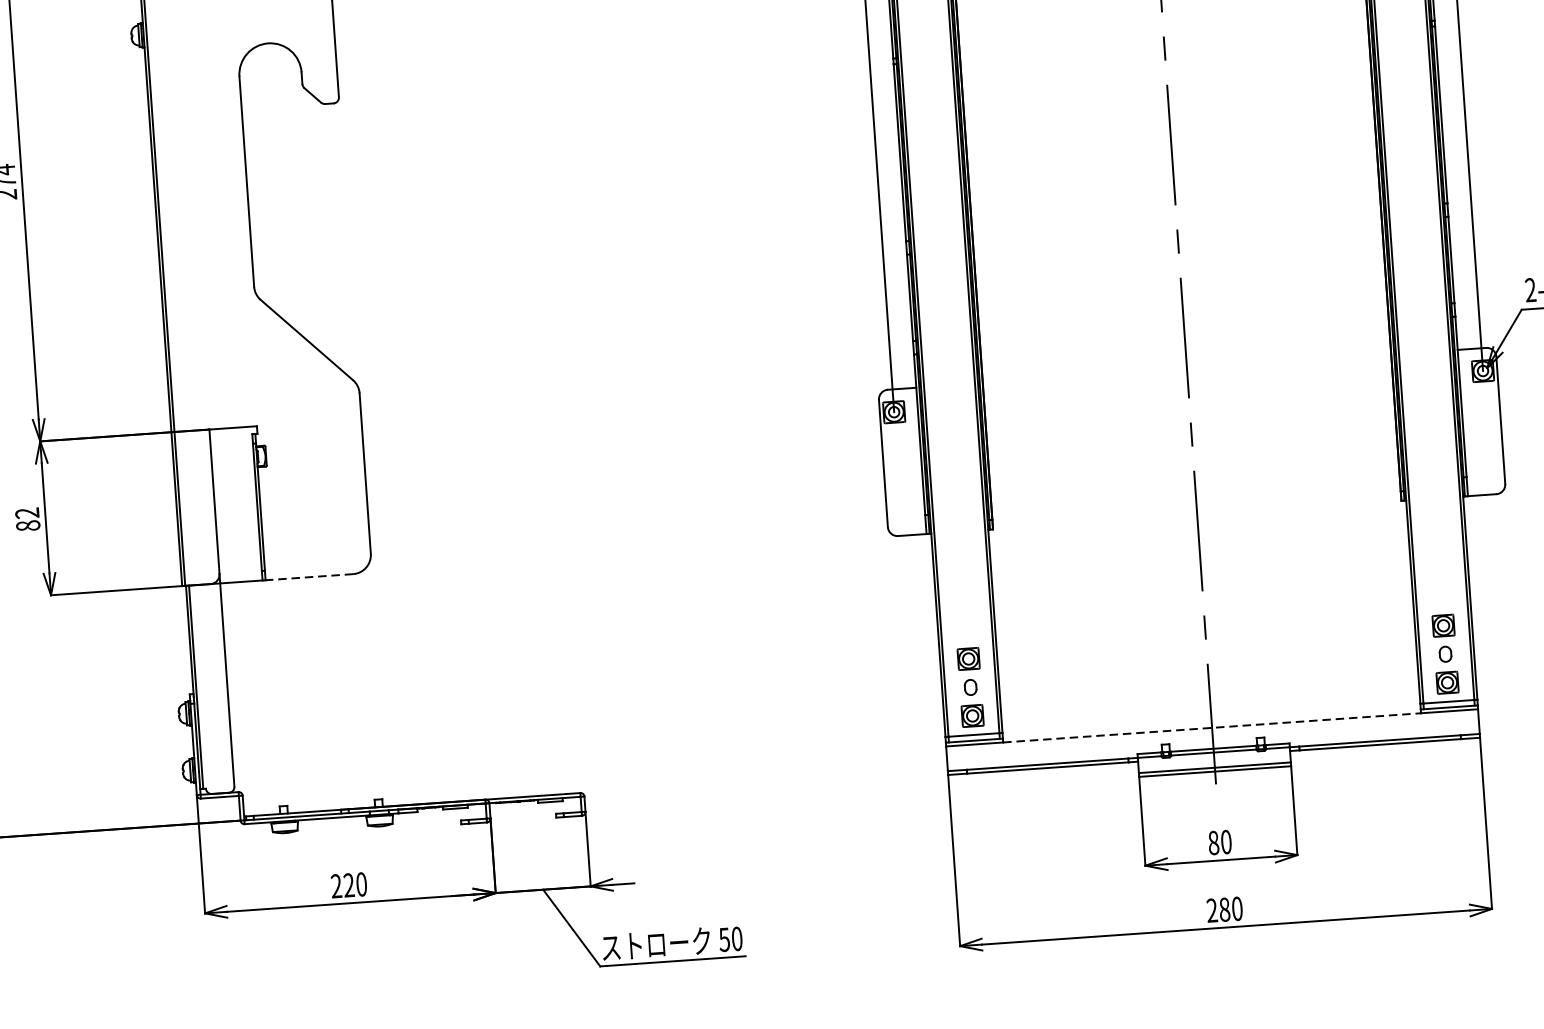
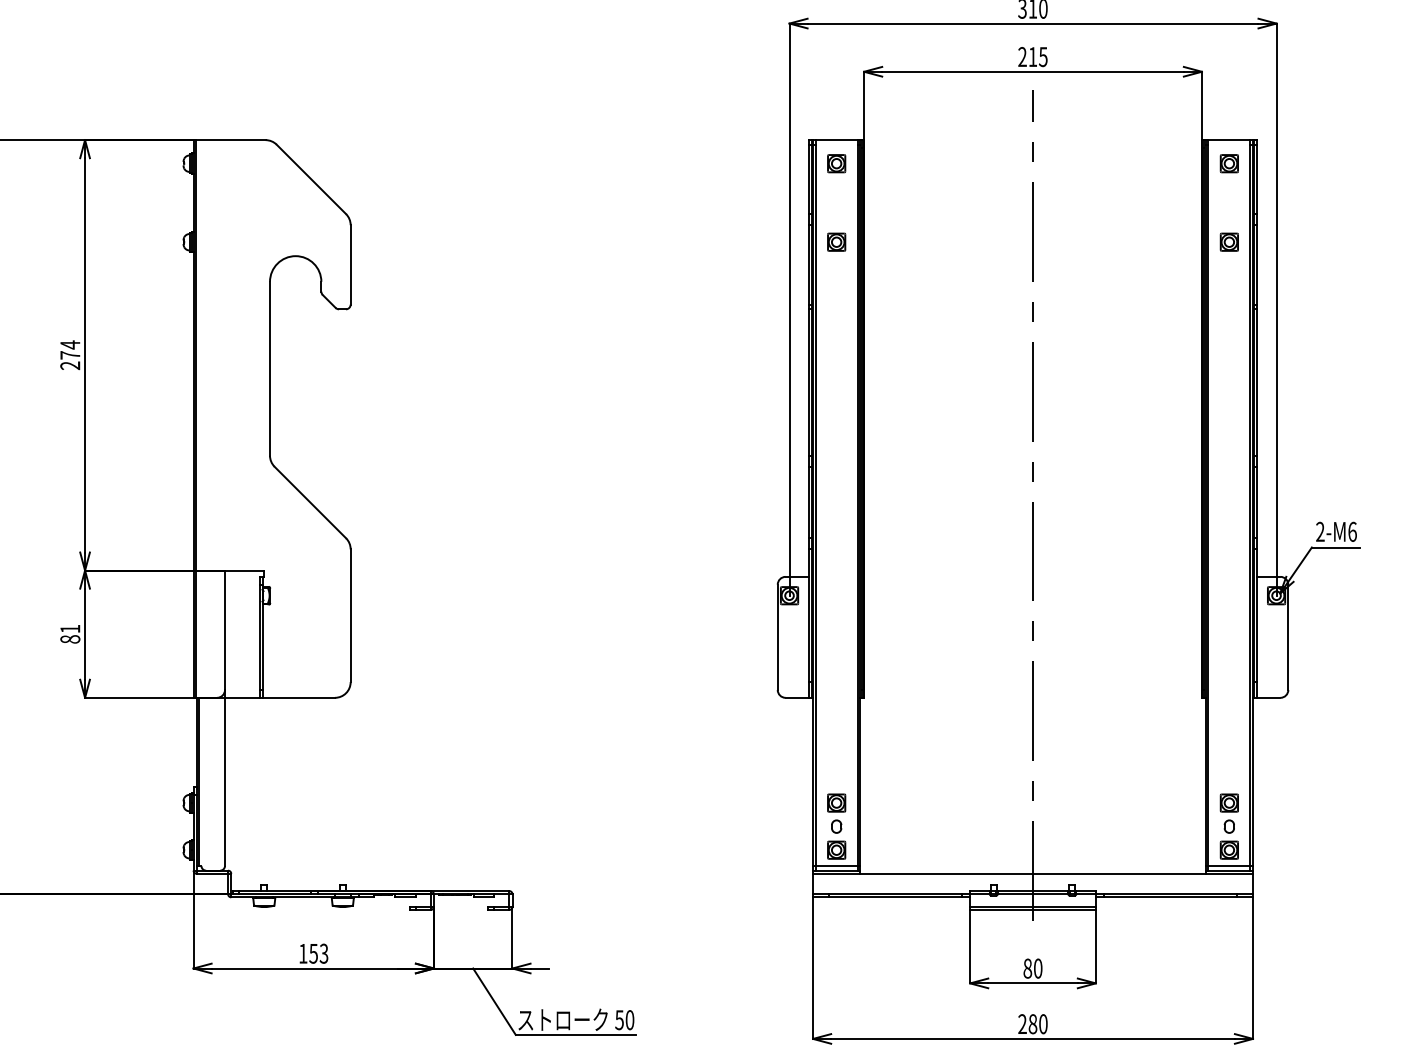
text: (26, 512) -> (69, 628), 82 -> 81
line: (309, 576) -> (298, 697), dashed -> solid
line: (1212, 727) -> (1033, 873), dashed -> solid
text: (348, 885) -> (313, 953), 220 -> 153

